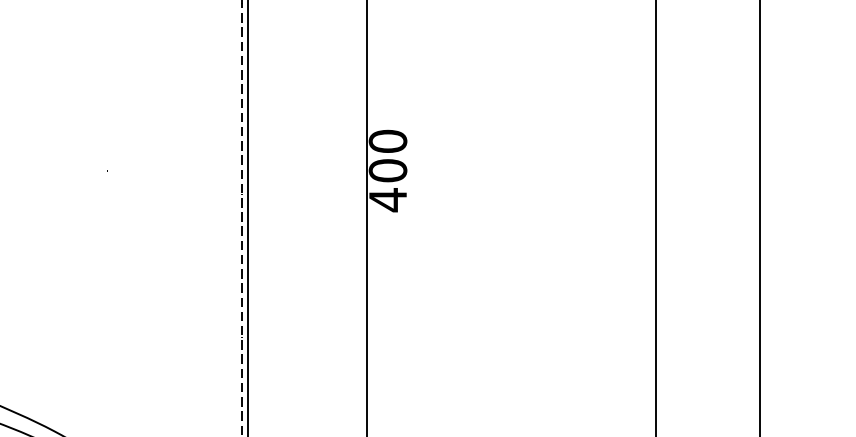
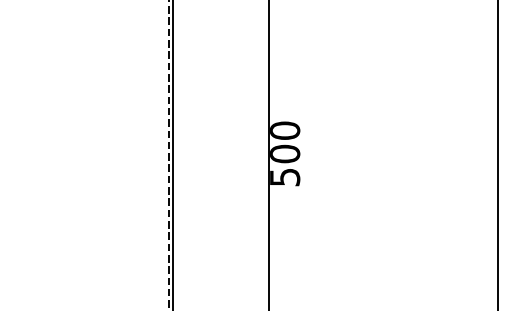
text: (388, 200) -> (285, 177), 400 -> 500

